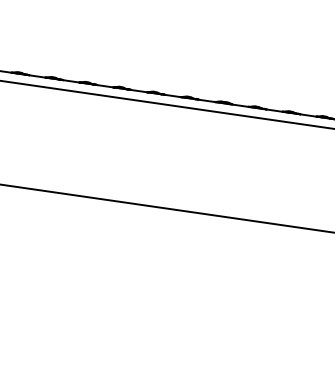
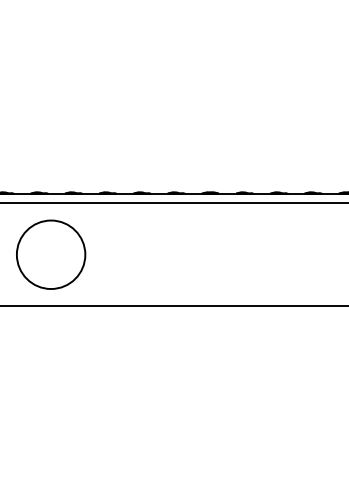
circle: (58, 140) -> (51, 254), added

